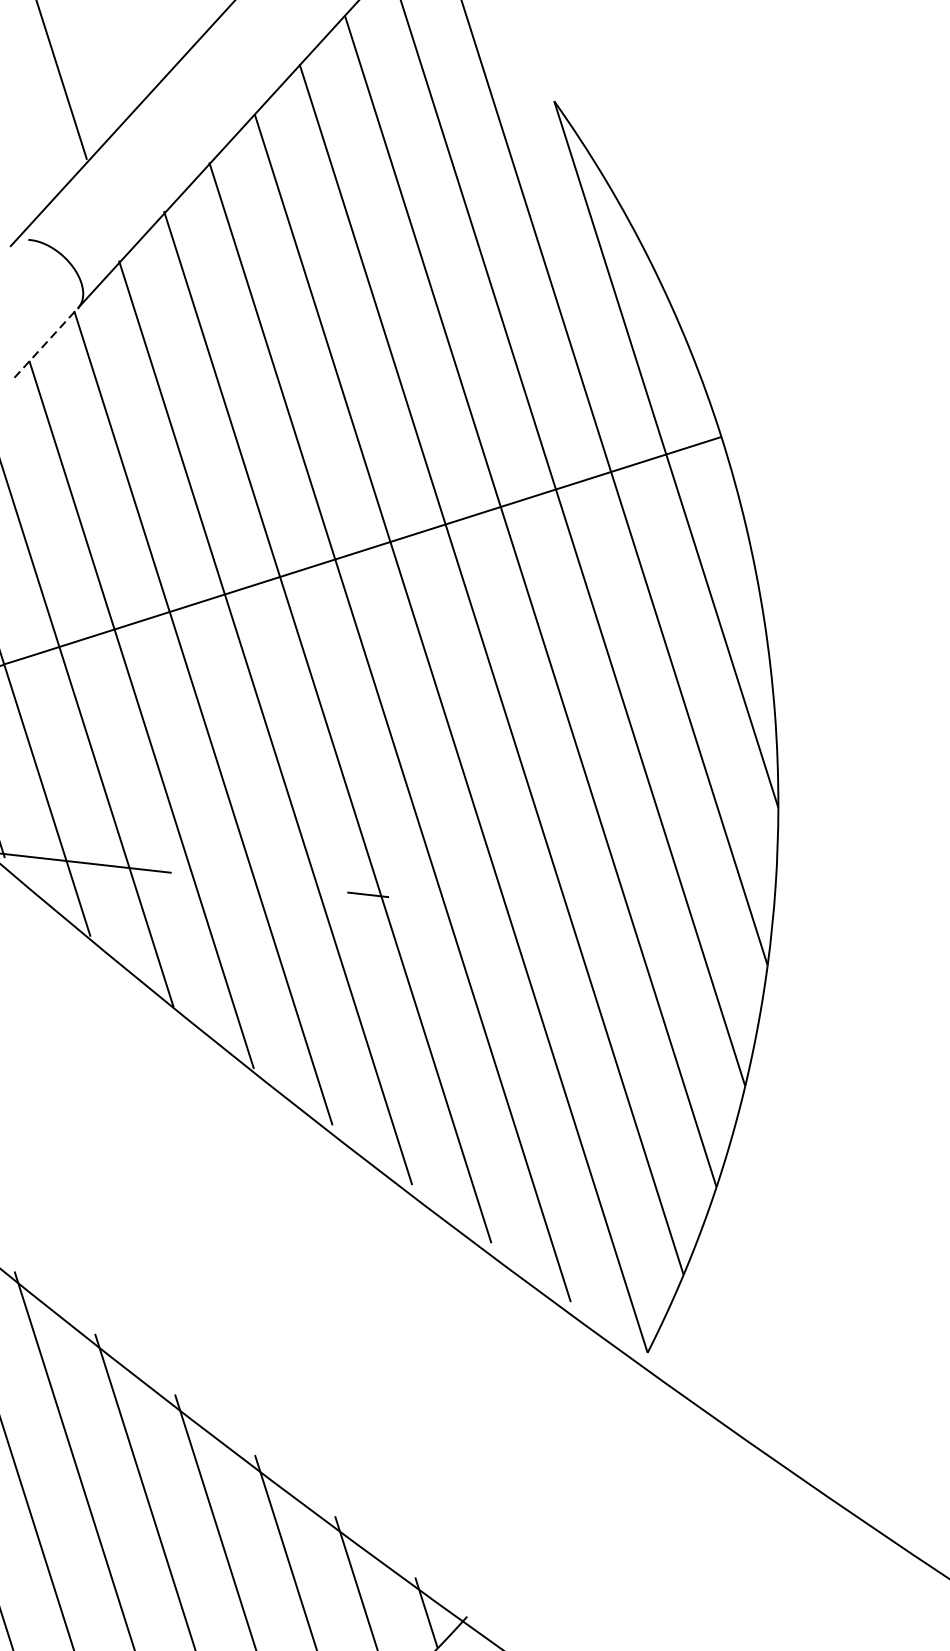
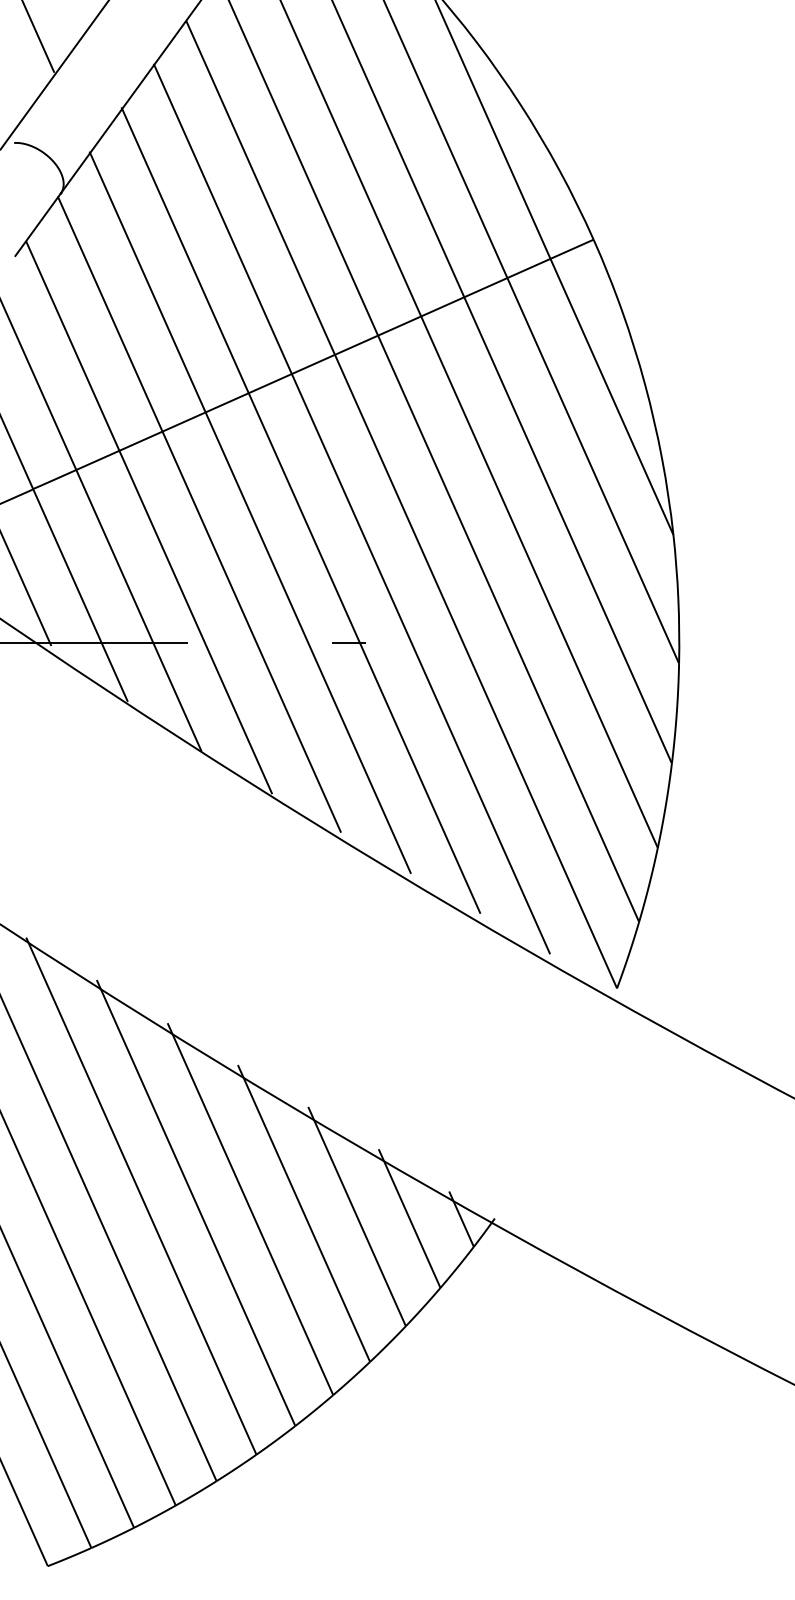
line: (46, 342) -> (38, 224), dashed -> solid

